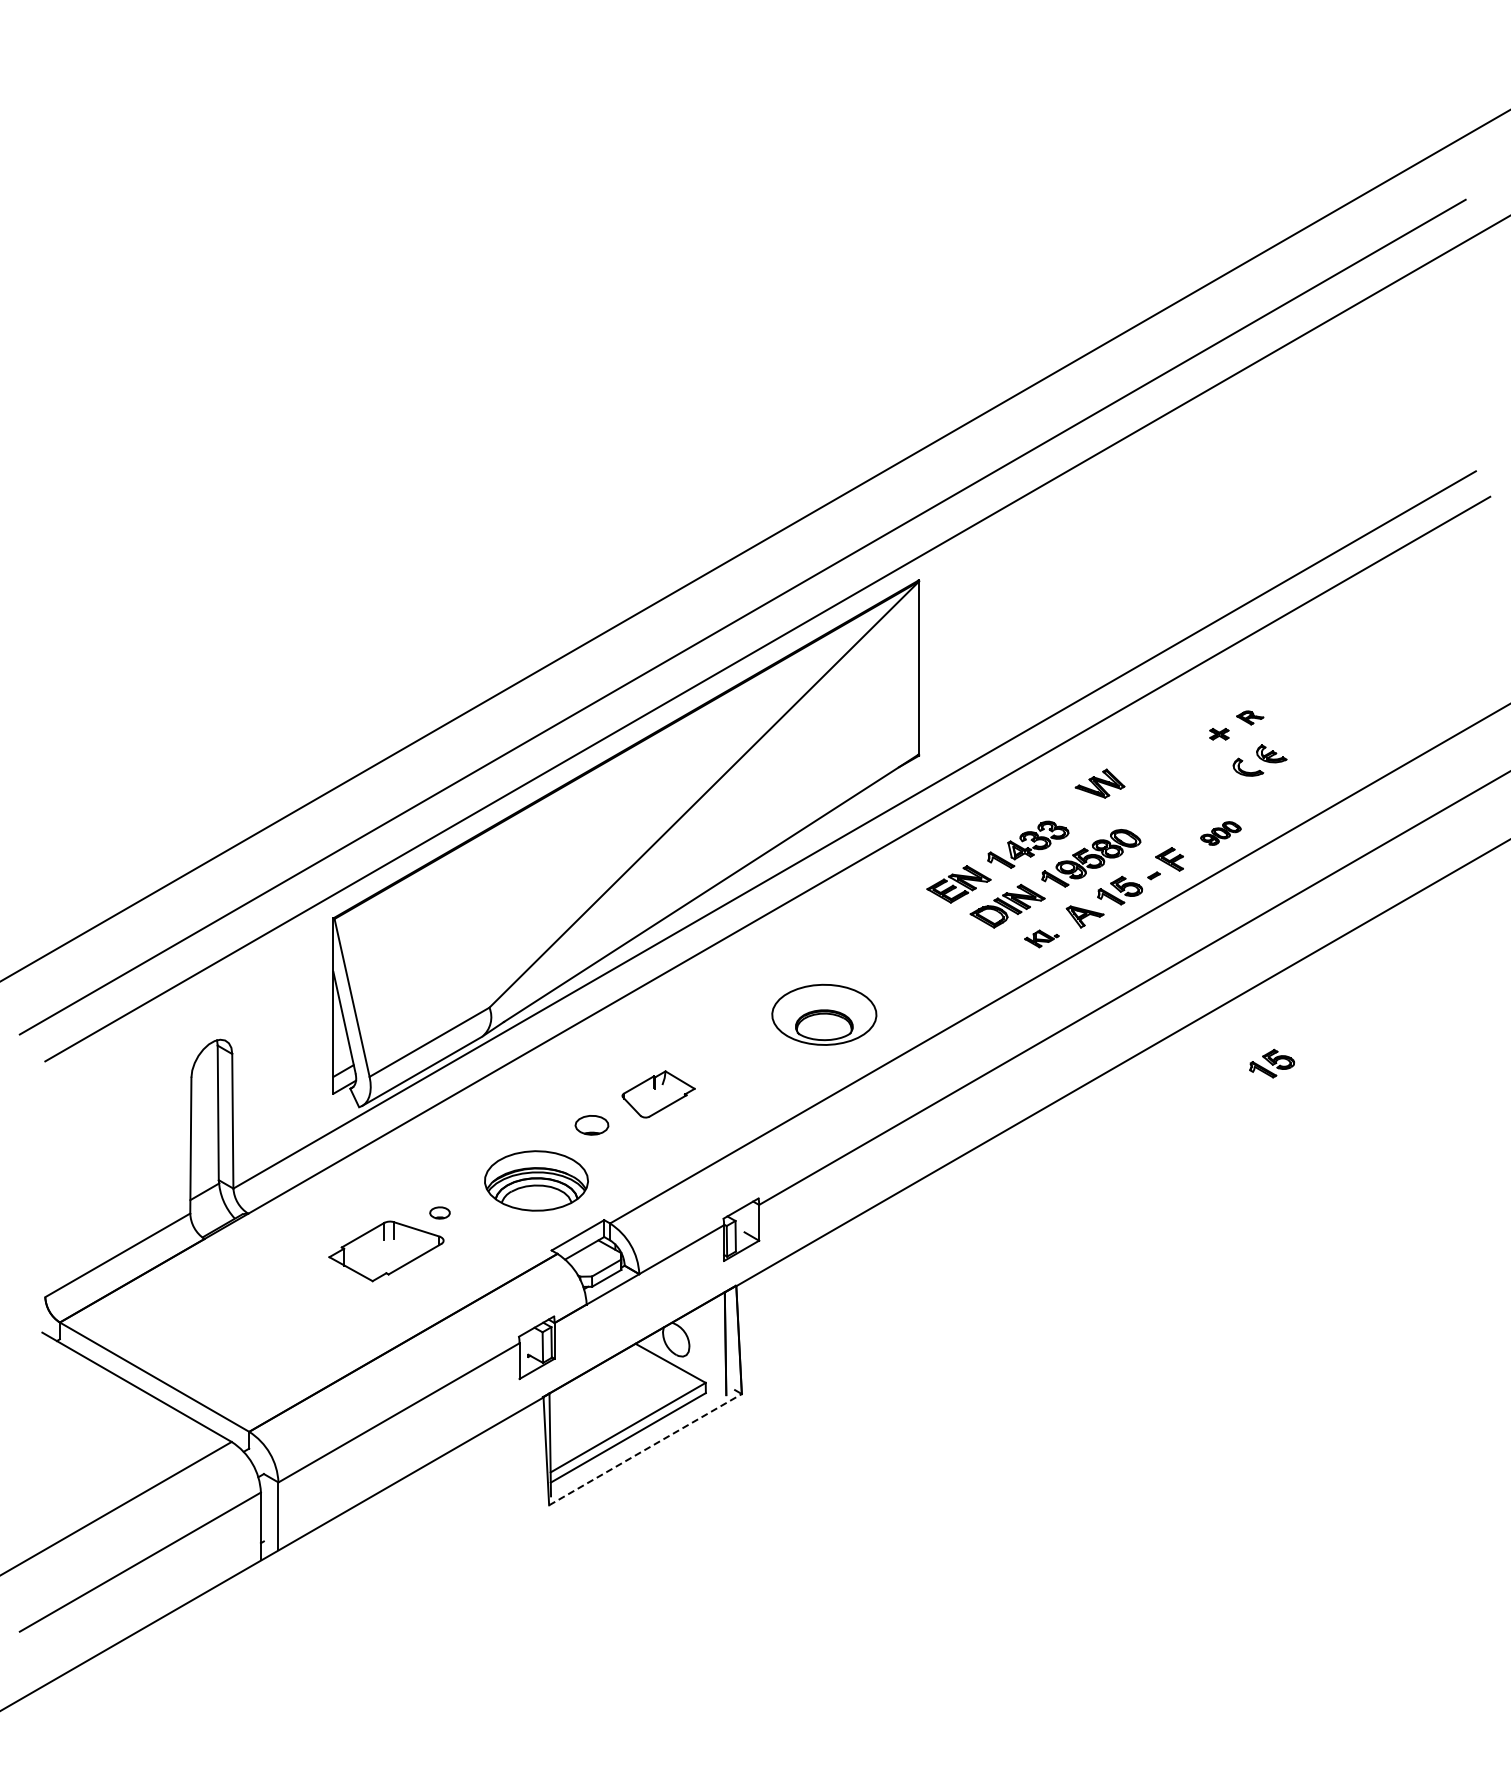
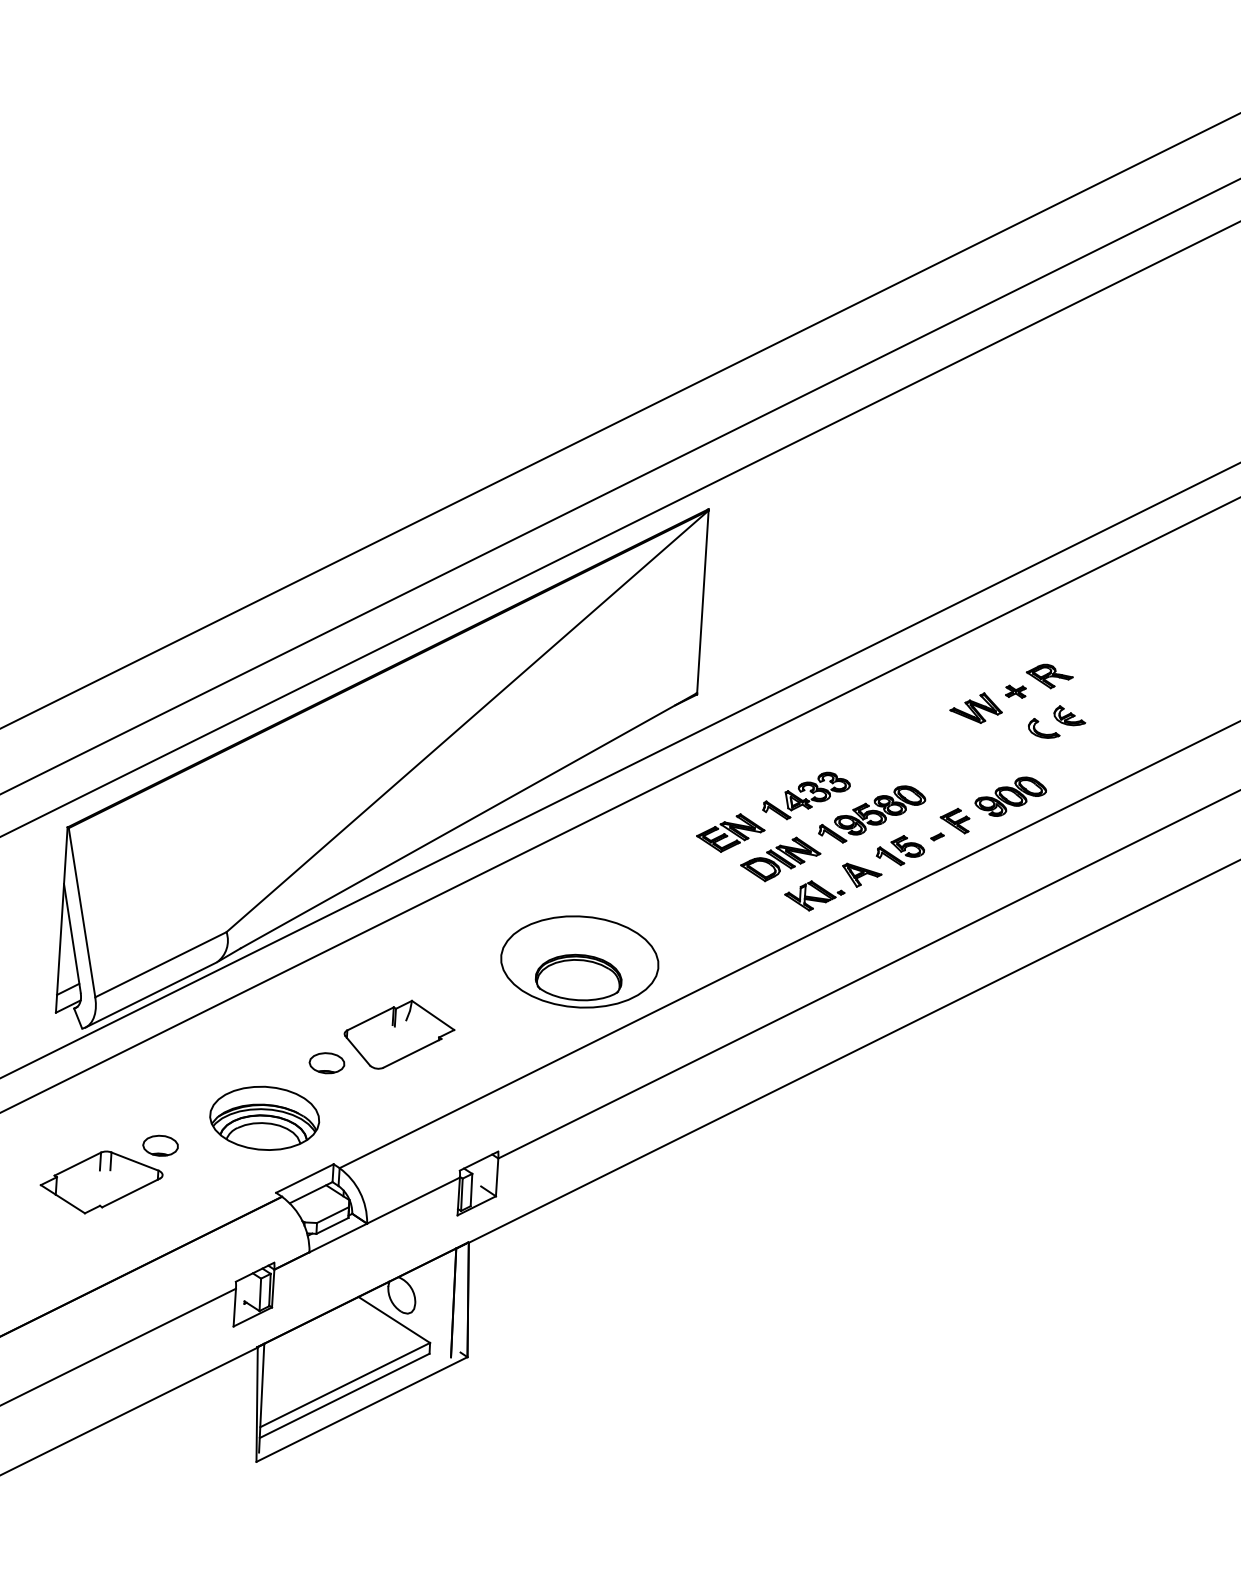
part: (1249, 717) -> (1048, 676), size x1.67
part: (1099, 783) -> (975, 707), moved
part: (1220, 833) -> (1010, 796), size x1.67
part: (1041, 938) -> (814, 895), size x1.67
part: (824, 1014) -> (580, 961), size x1.43
part: (1272, 1063) -> (1050, 1043), removed
part: (658, 1094) -> (399, 1035), size x1.43
part: (439, 1212) -> (160, 1145), size x1.67
line: (645, 1449) -> (362, 1409), dashed -> solid

